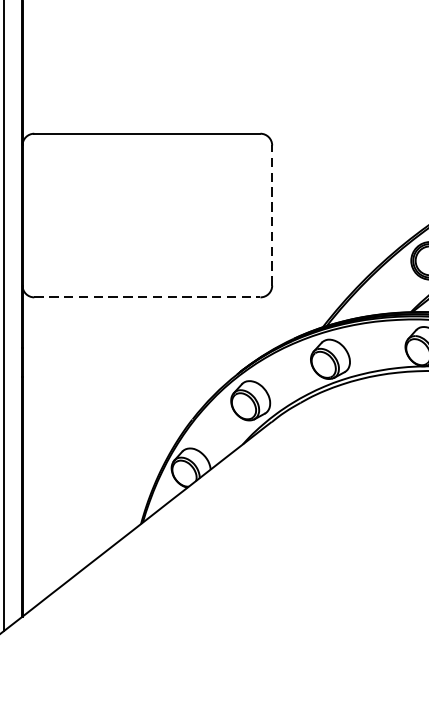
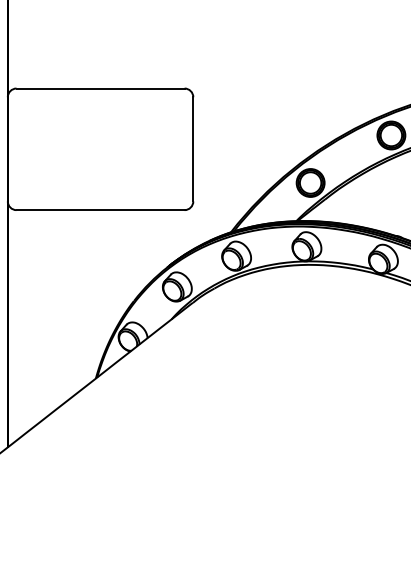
line: (272, 214) -> (193, 148), dashed -> solid
line: (148, 297) -> (101, 210), dashed -> solid

